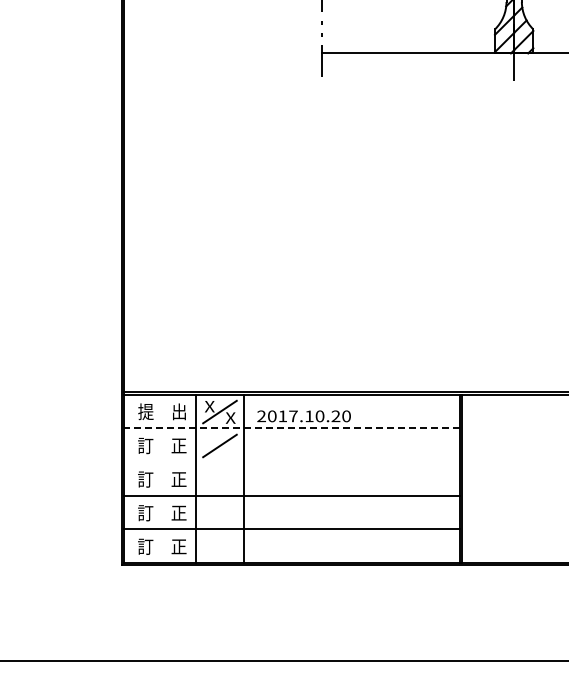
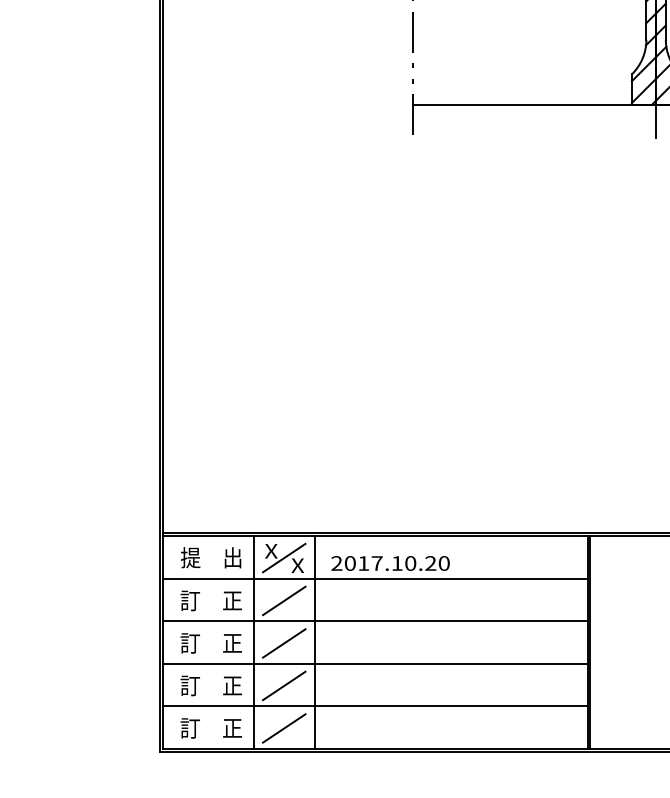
line: (291, 428) -> (374, 578), dashed -> solid
line: (291, 462) -> (374, 621), added
line: (219, 479) -> (283, 643), added
line: (219, 513) -> (283, 686), added
line: (219, 546) -> (283, 728), added

